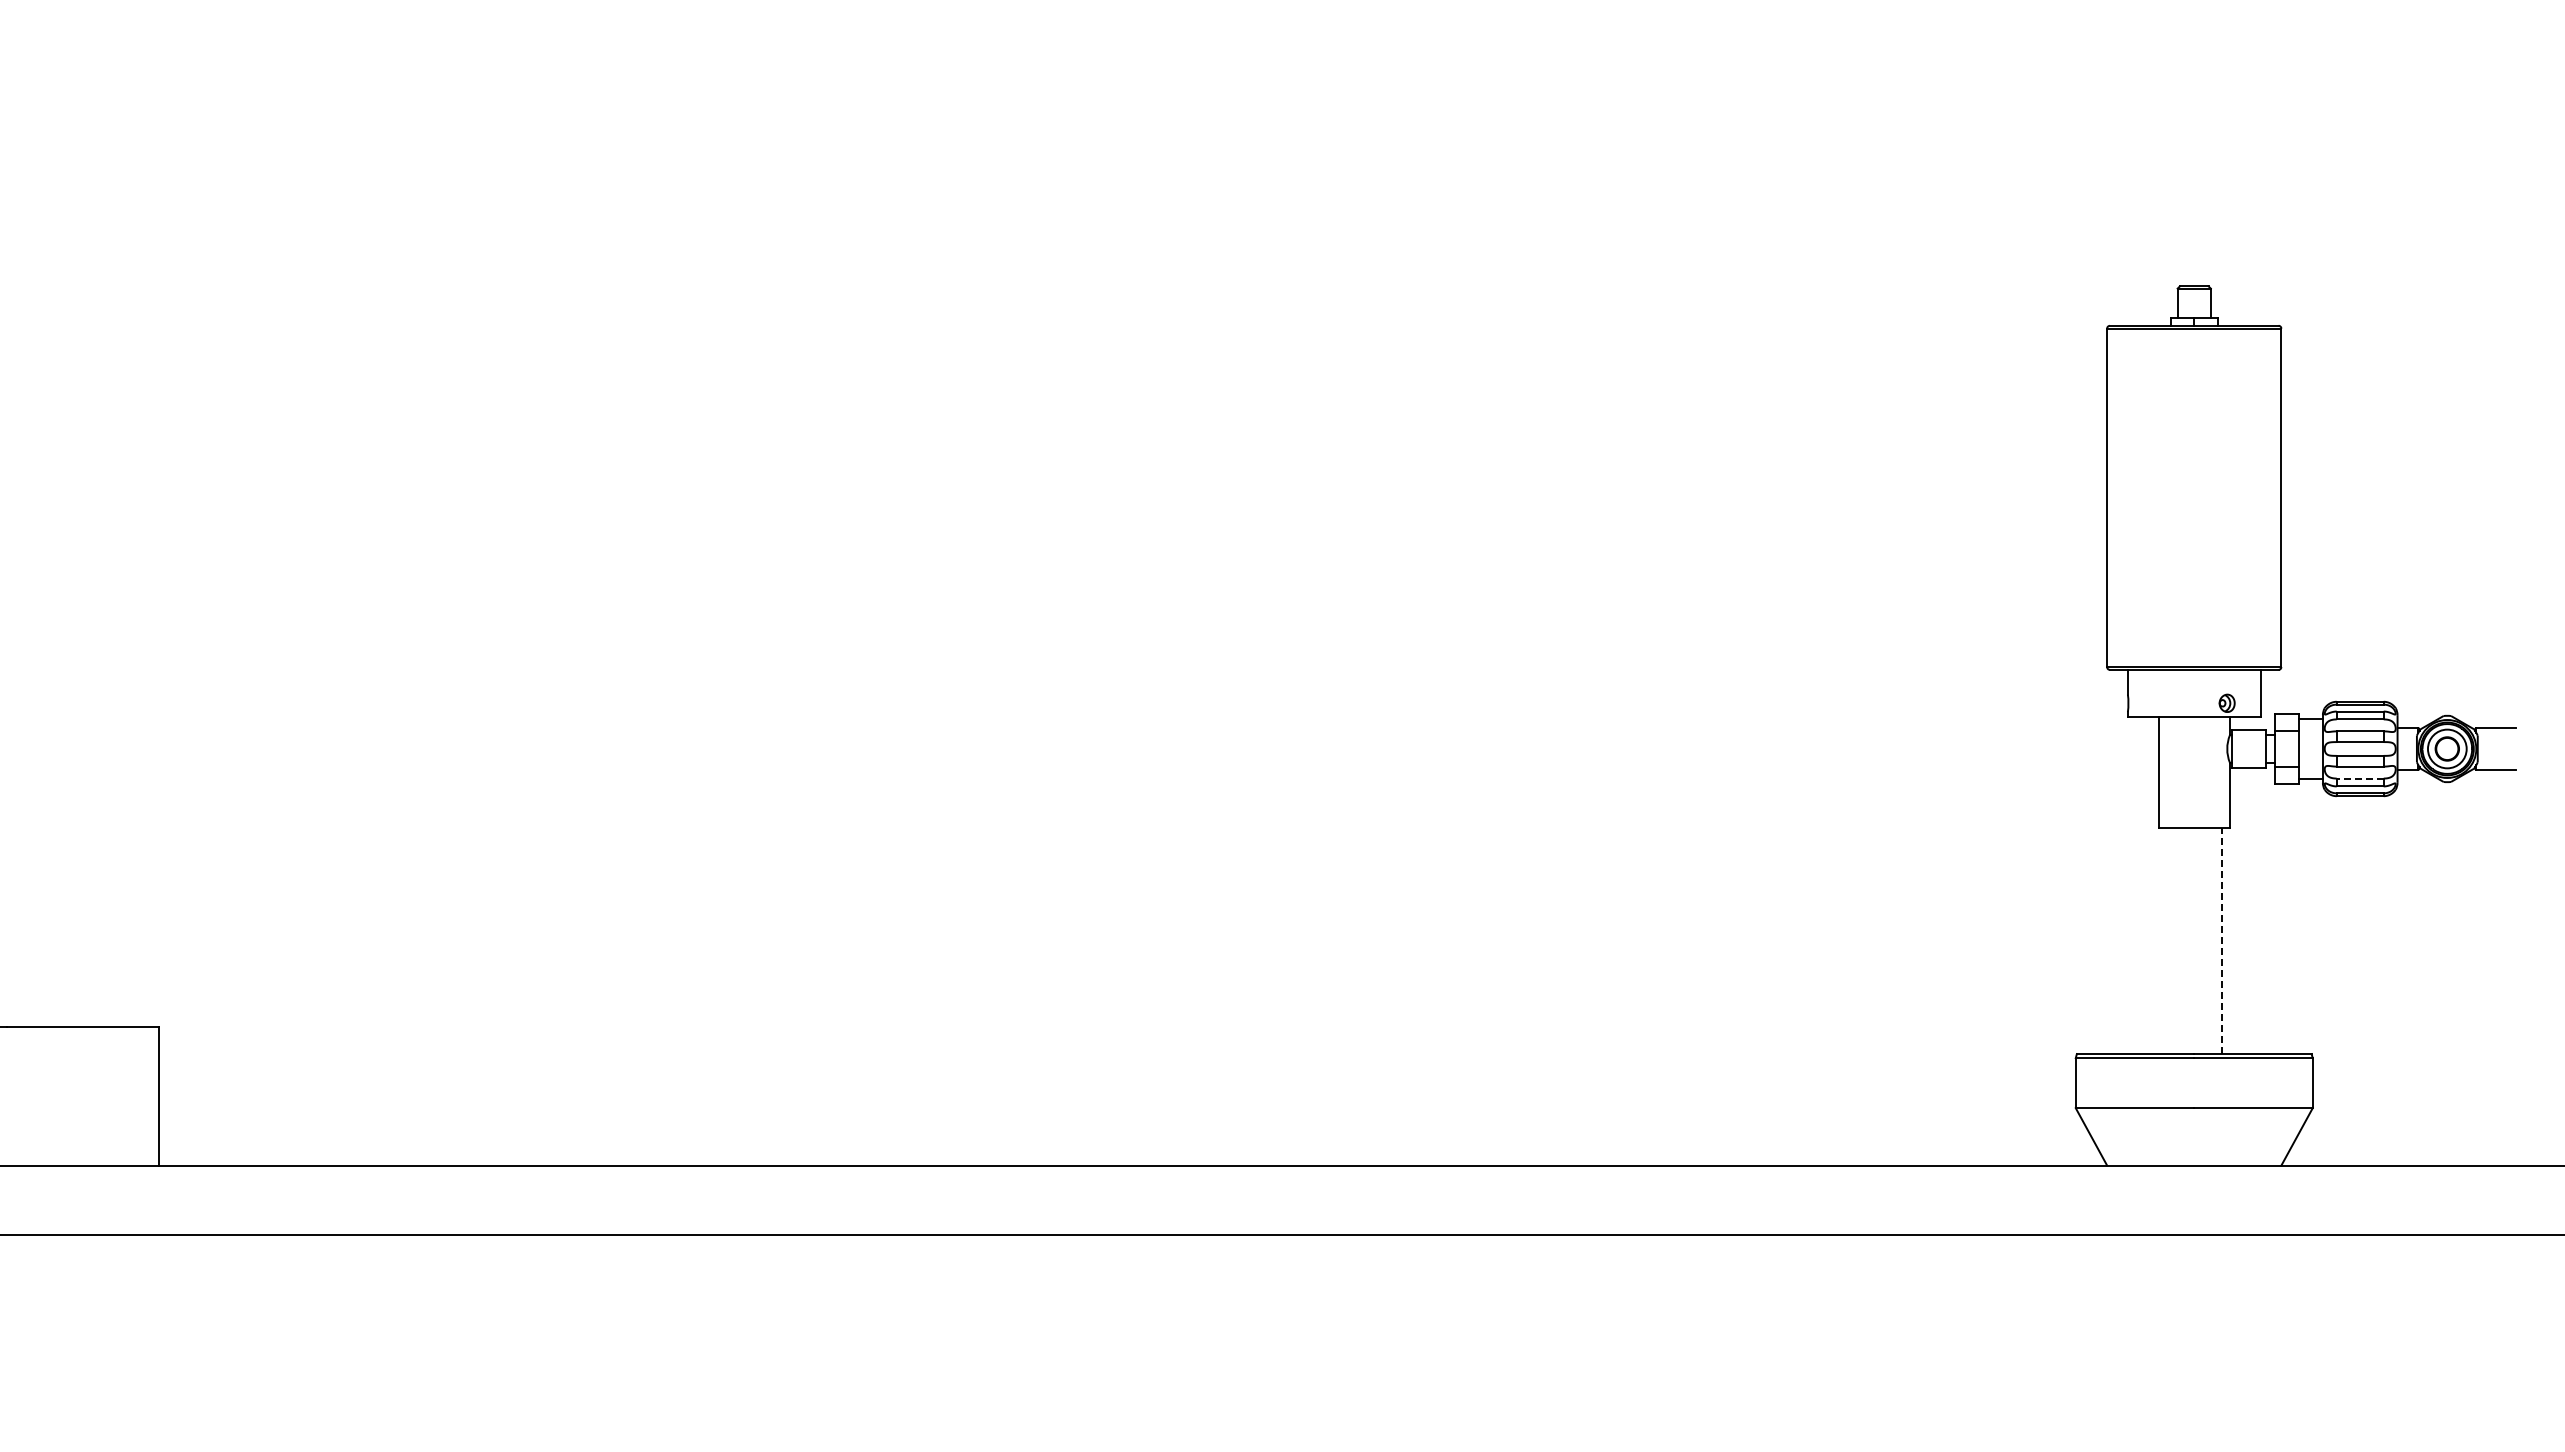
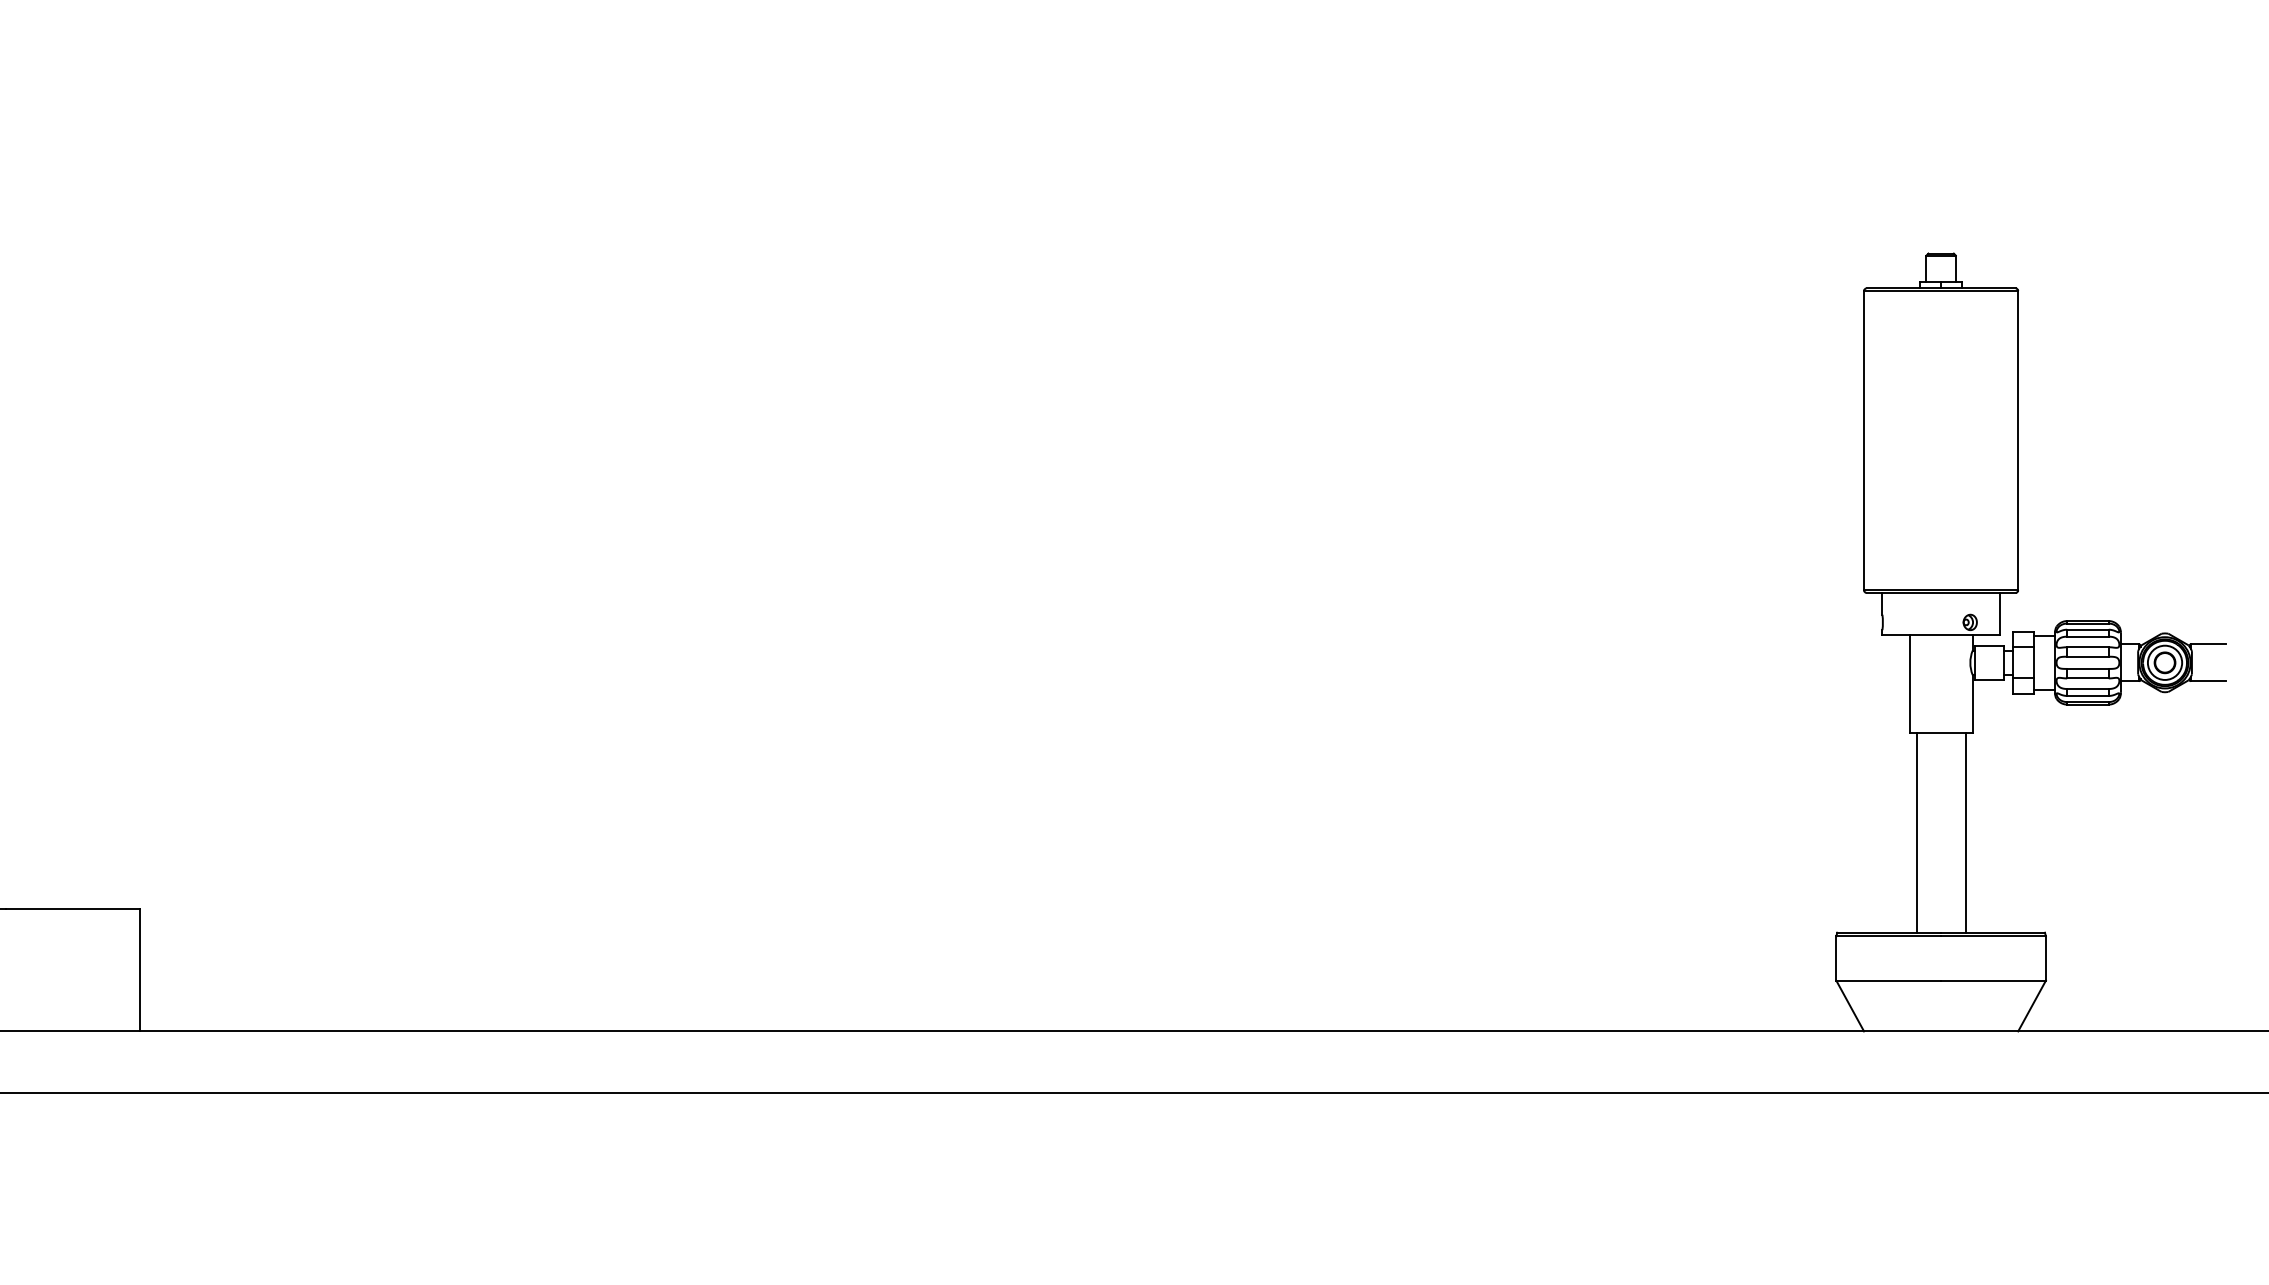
line: (2360, 778) -> (2088, 688), dashed -> solid
line: (2166, 940) -> (1916, 832), added
line: (2221, 940) -> (1965, 832), dashed -> solid

